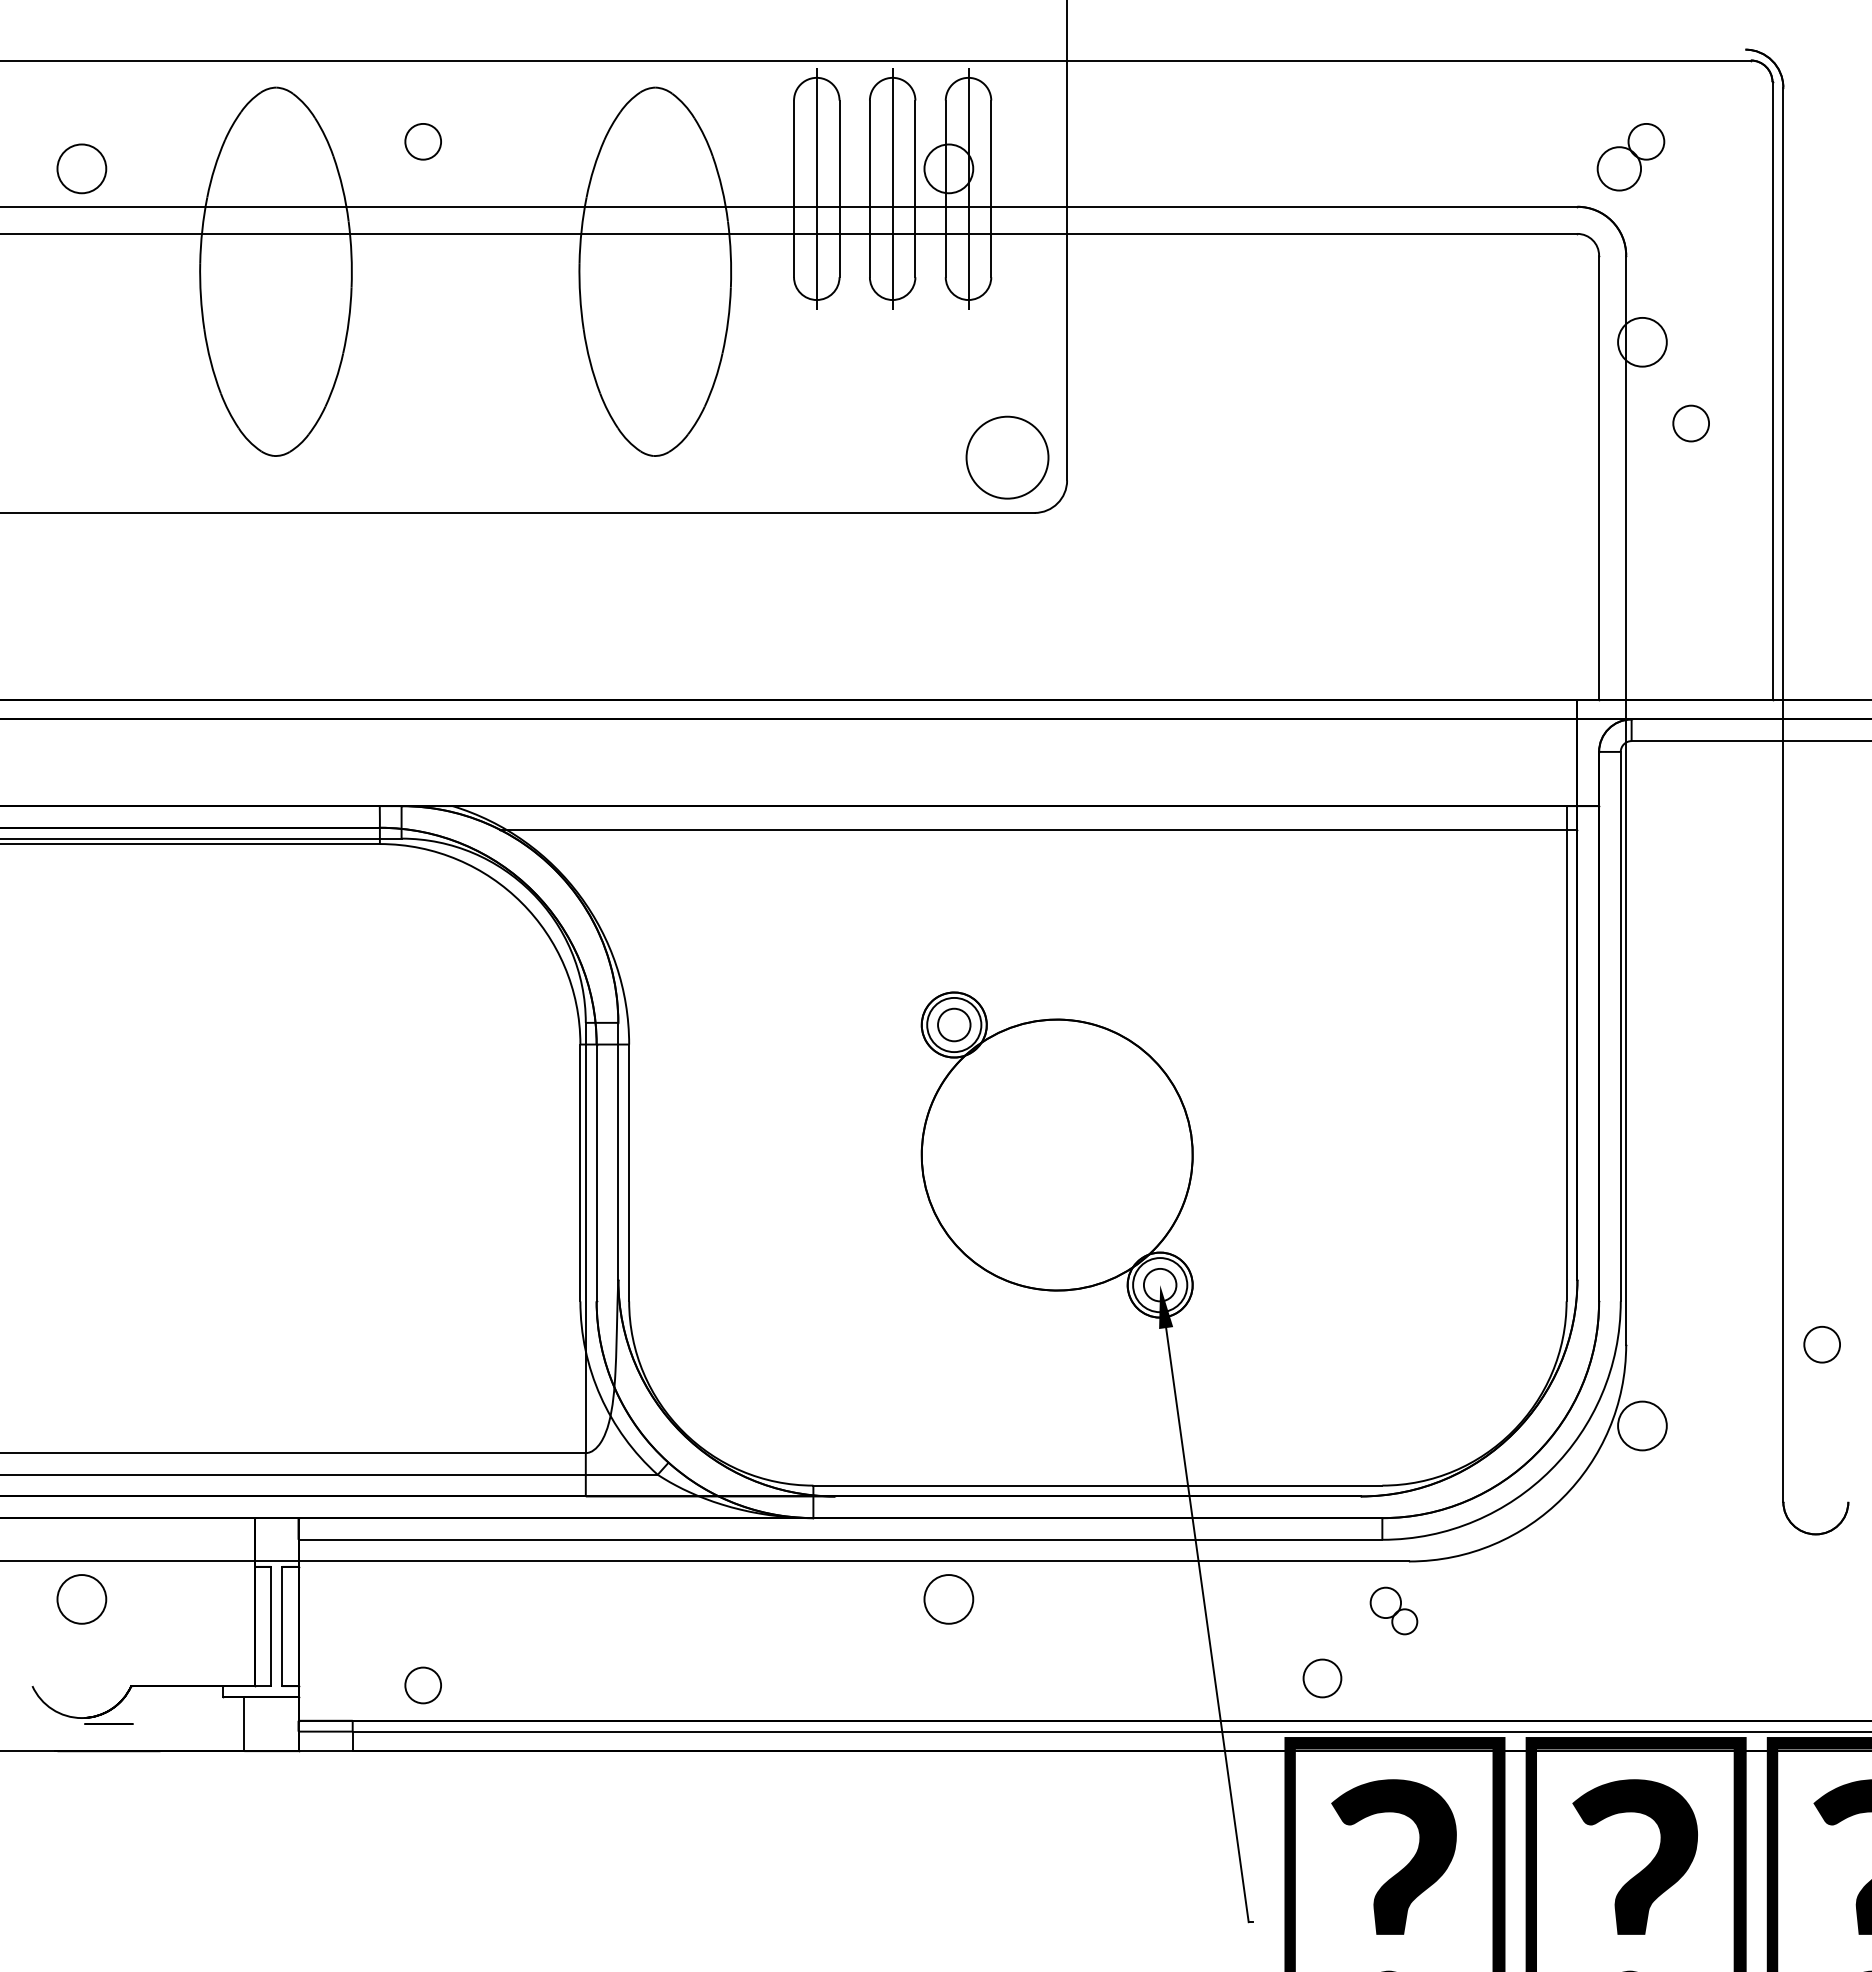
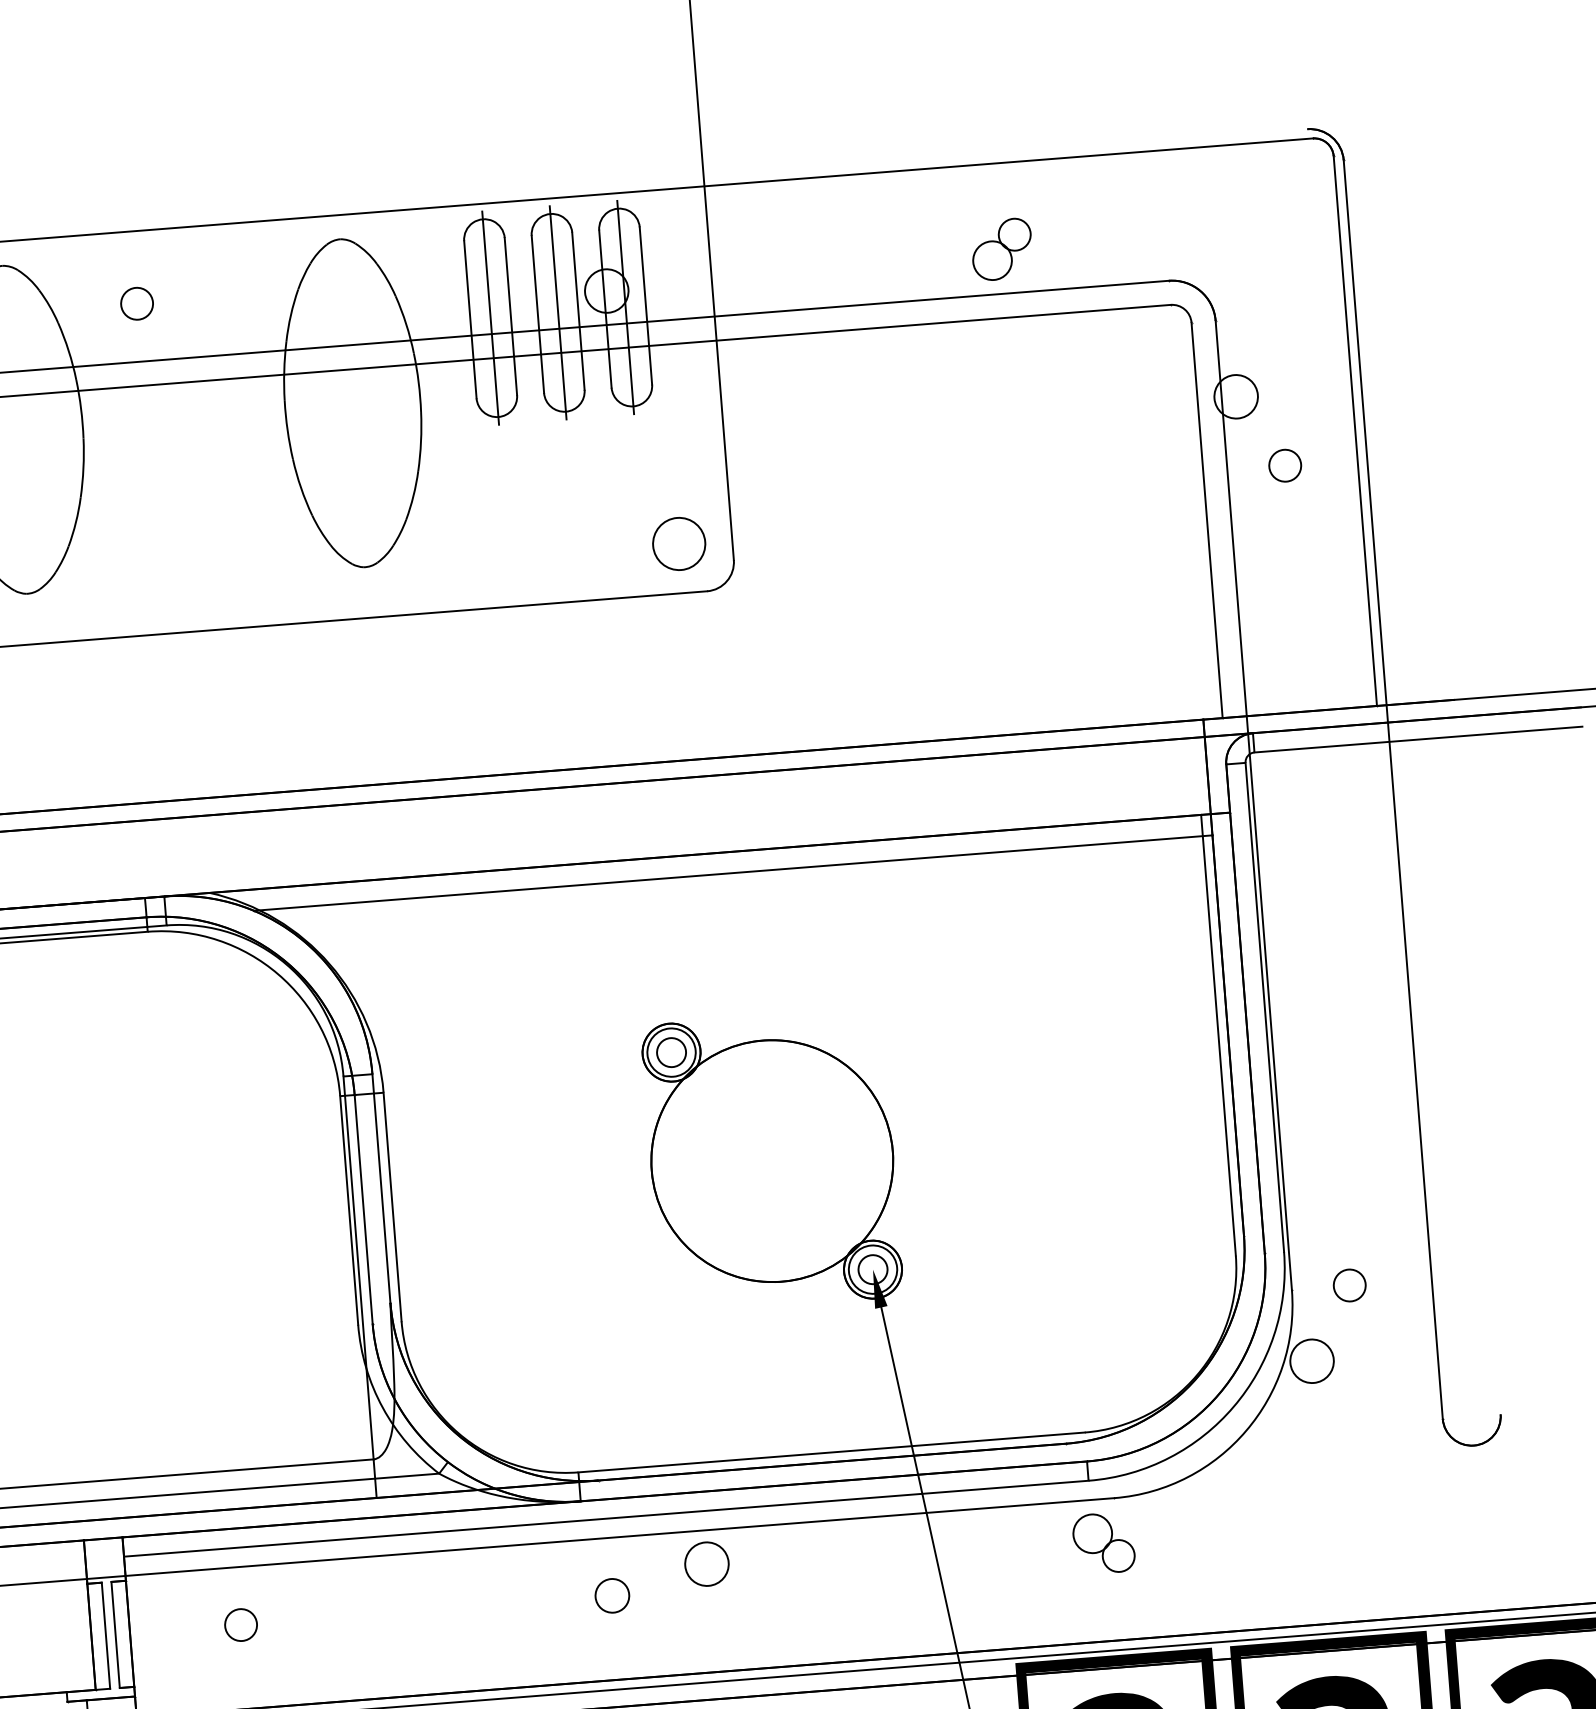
part: (1630, 157) -> (1001, 249), moved
circle: (1007, 457) -> (679, 543), size x0.71
circle: (1821, 1344) -> (1349, 1285), moved
part: (1393, 1610) -> (1103, 1542), size x1.43
circle: (1322, 1678) -> (612, 1595), moved
circle: (422, 1685) -> (240, 1625), moved

